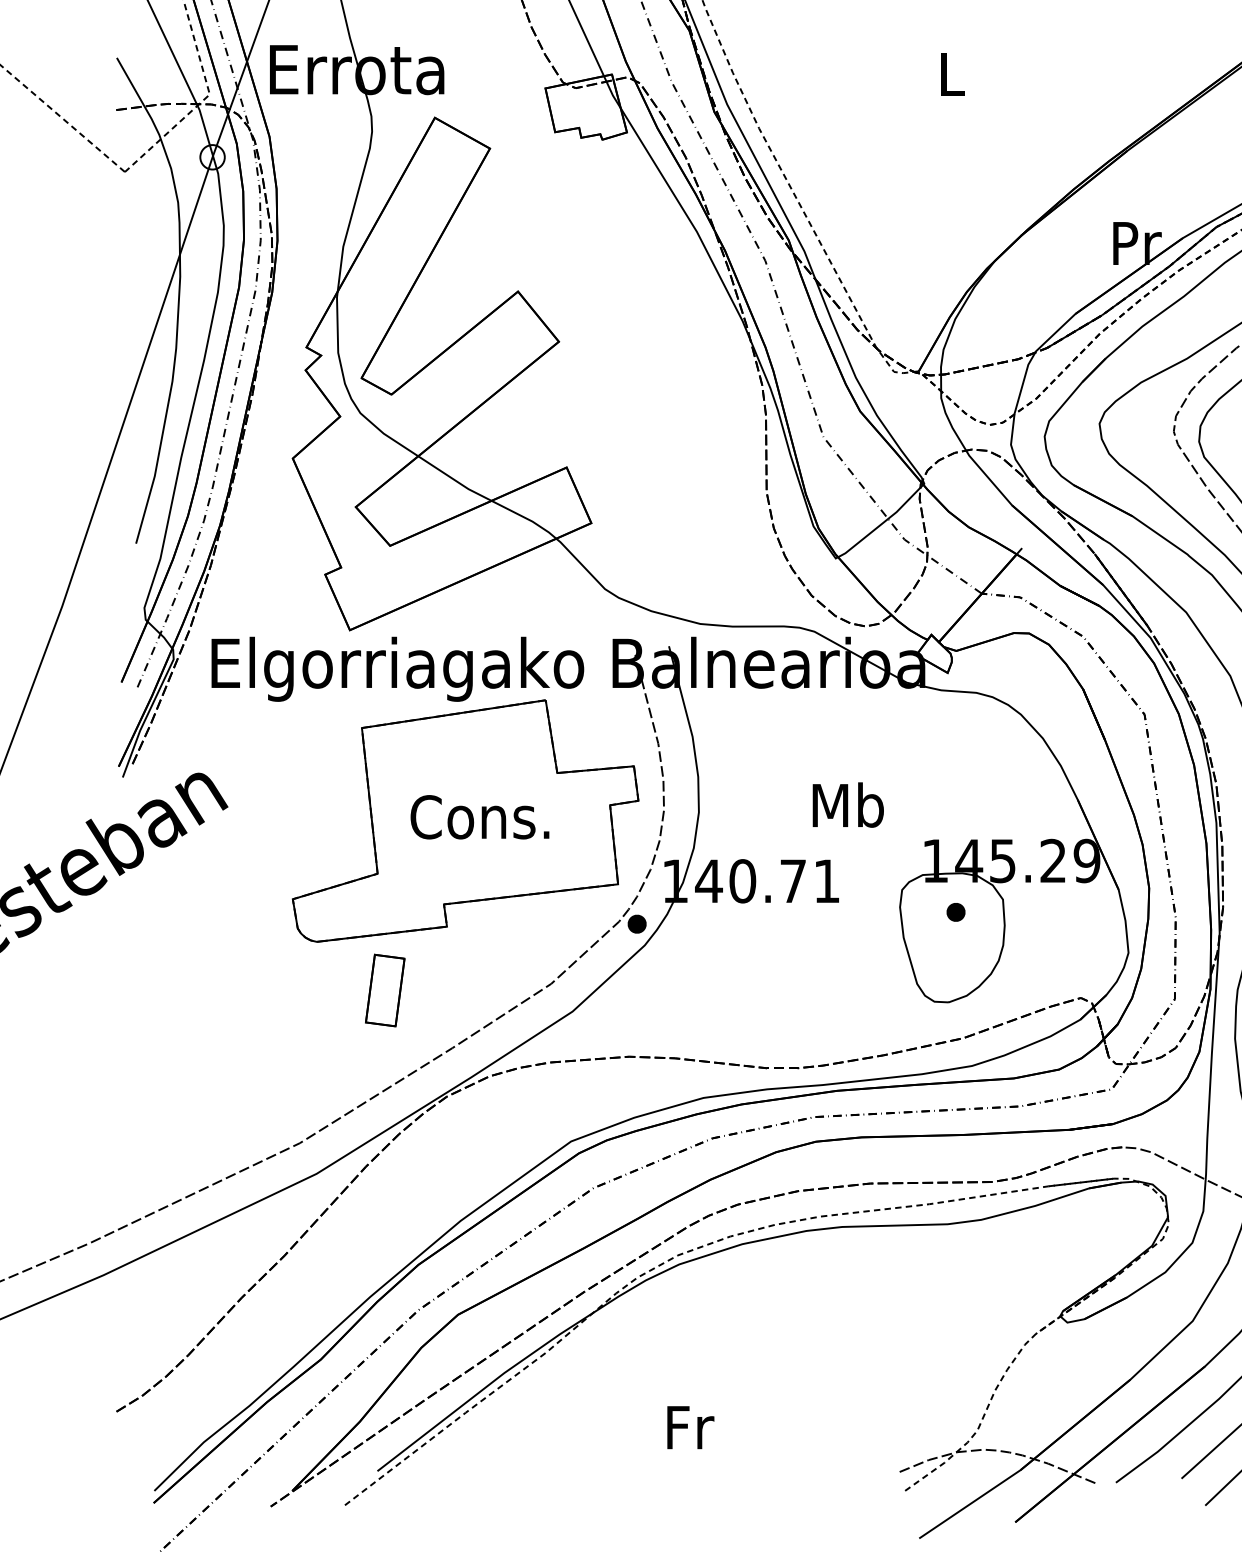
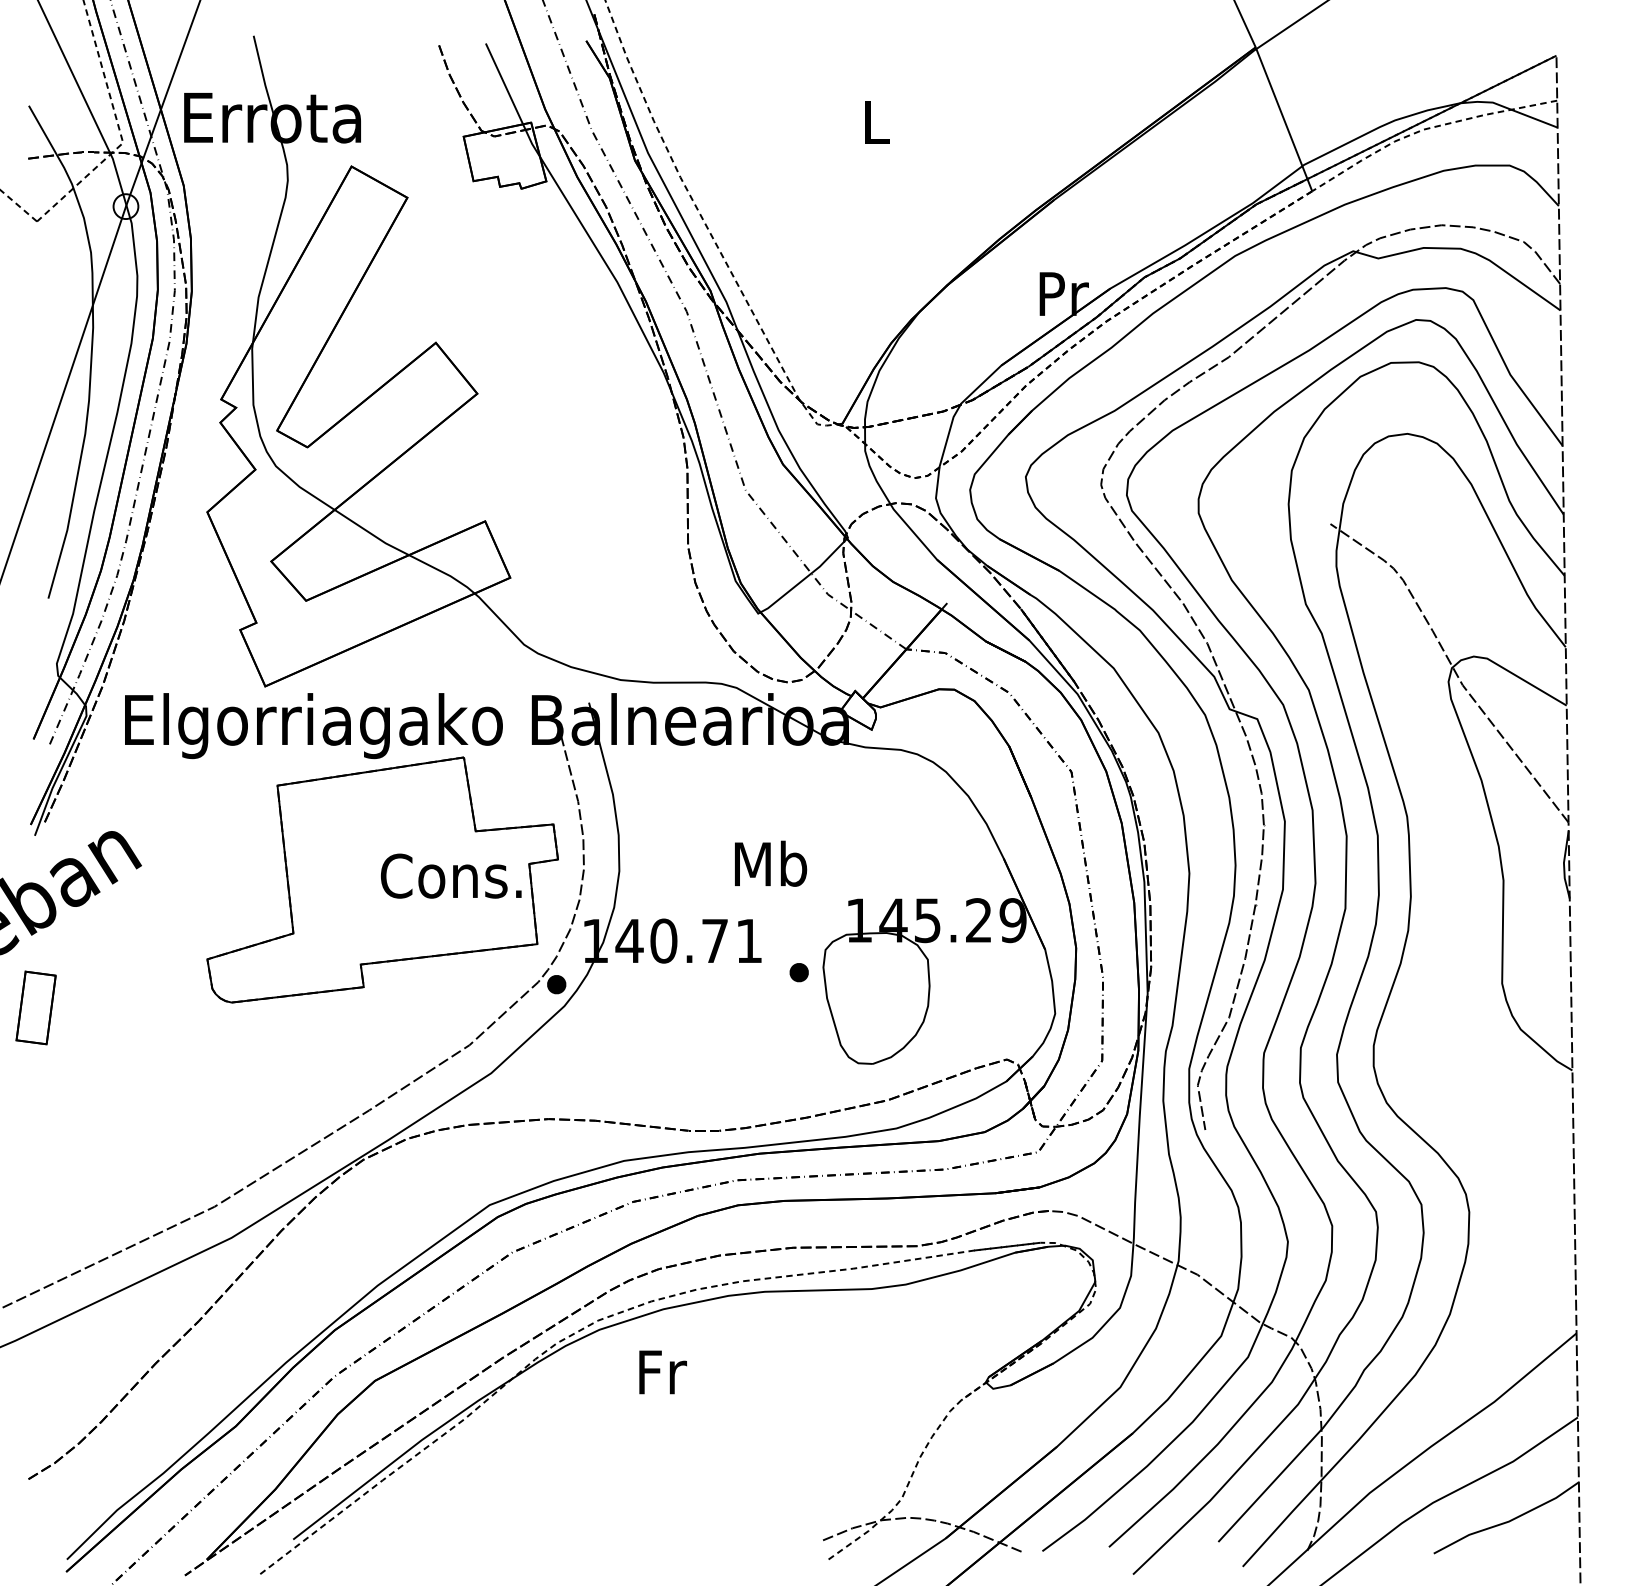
text: (480, 816) -> (451, 875), moved
part: (955, 912) -> (798, 972), moved
part: (384, 990) -> (35, 1007), moved
text: (690, 1427) -> (662, 1372), moved

